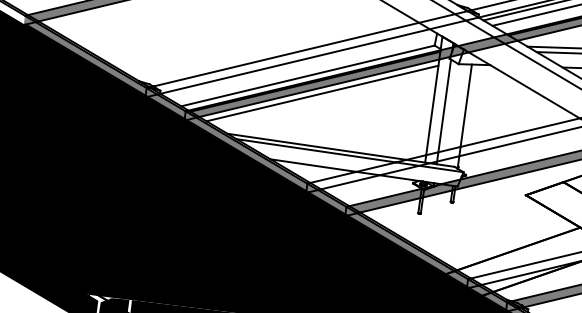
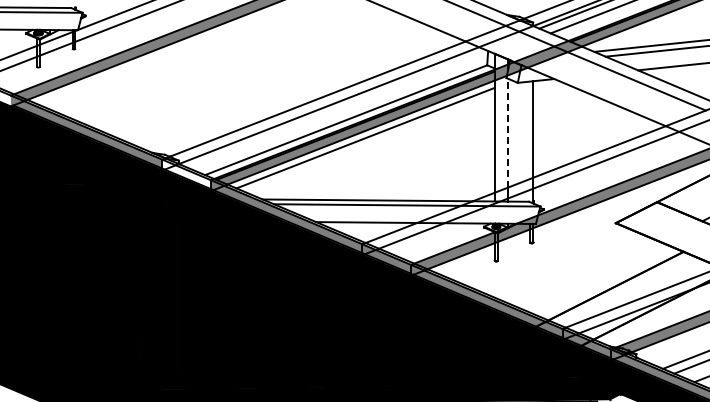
fill: (165, 104) -> (186, 175), removed
line: (444, 105) -> (508, 132), solid -> dashed

